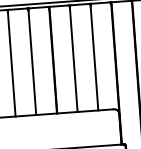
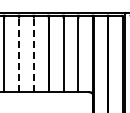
line: (31, 62) -> (33, 54), solid -> dashed
line: (12, 63) -> (19, 54), solid -> dashed

